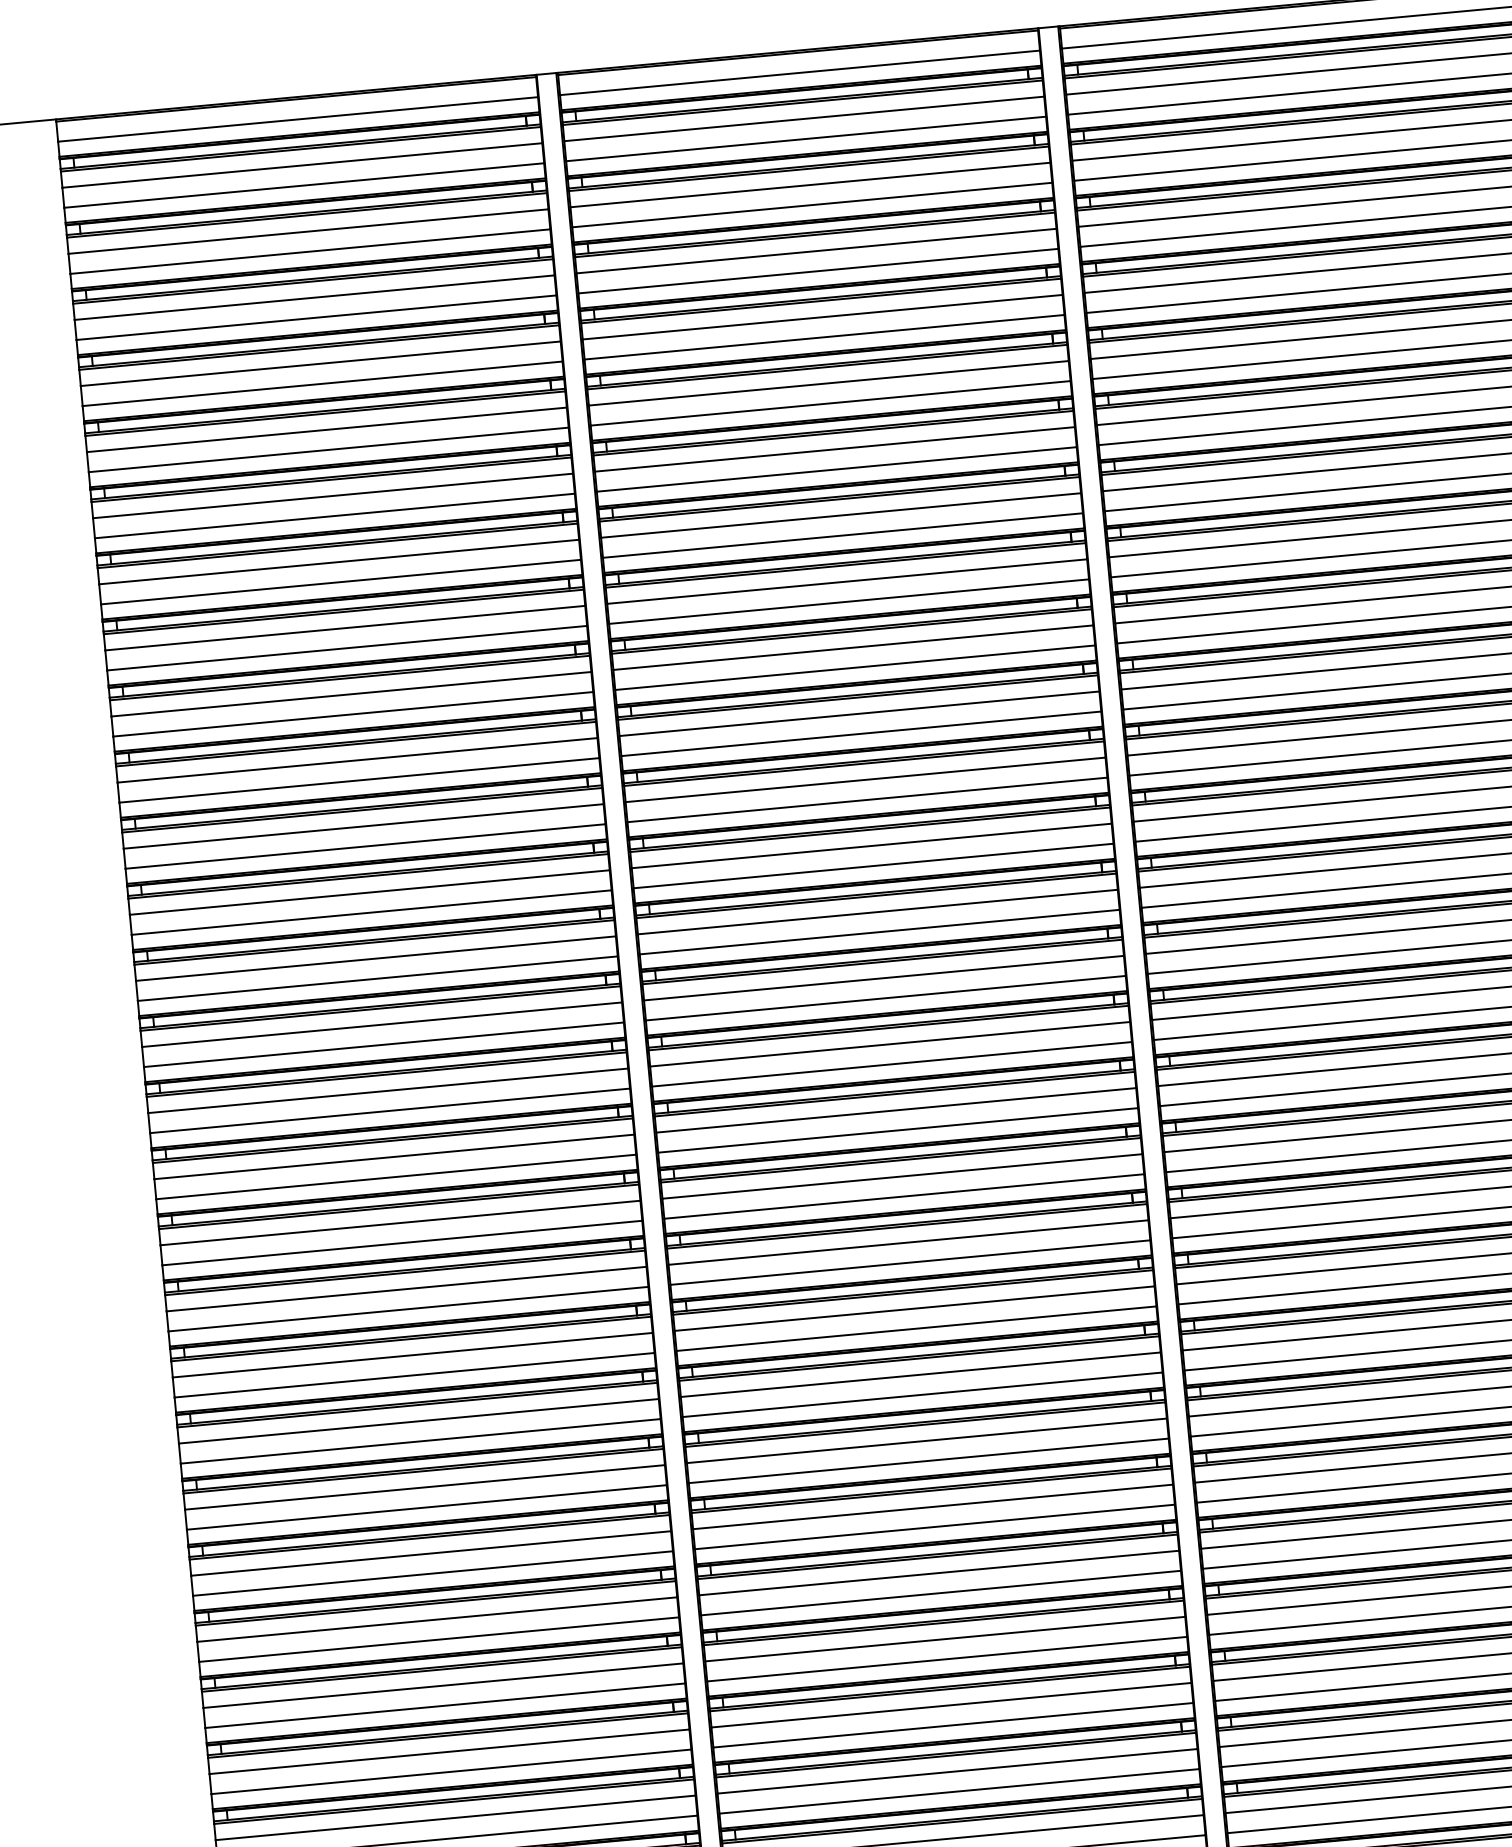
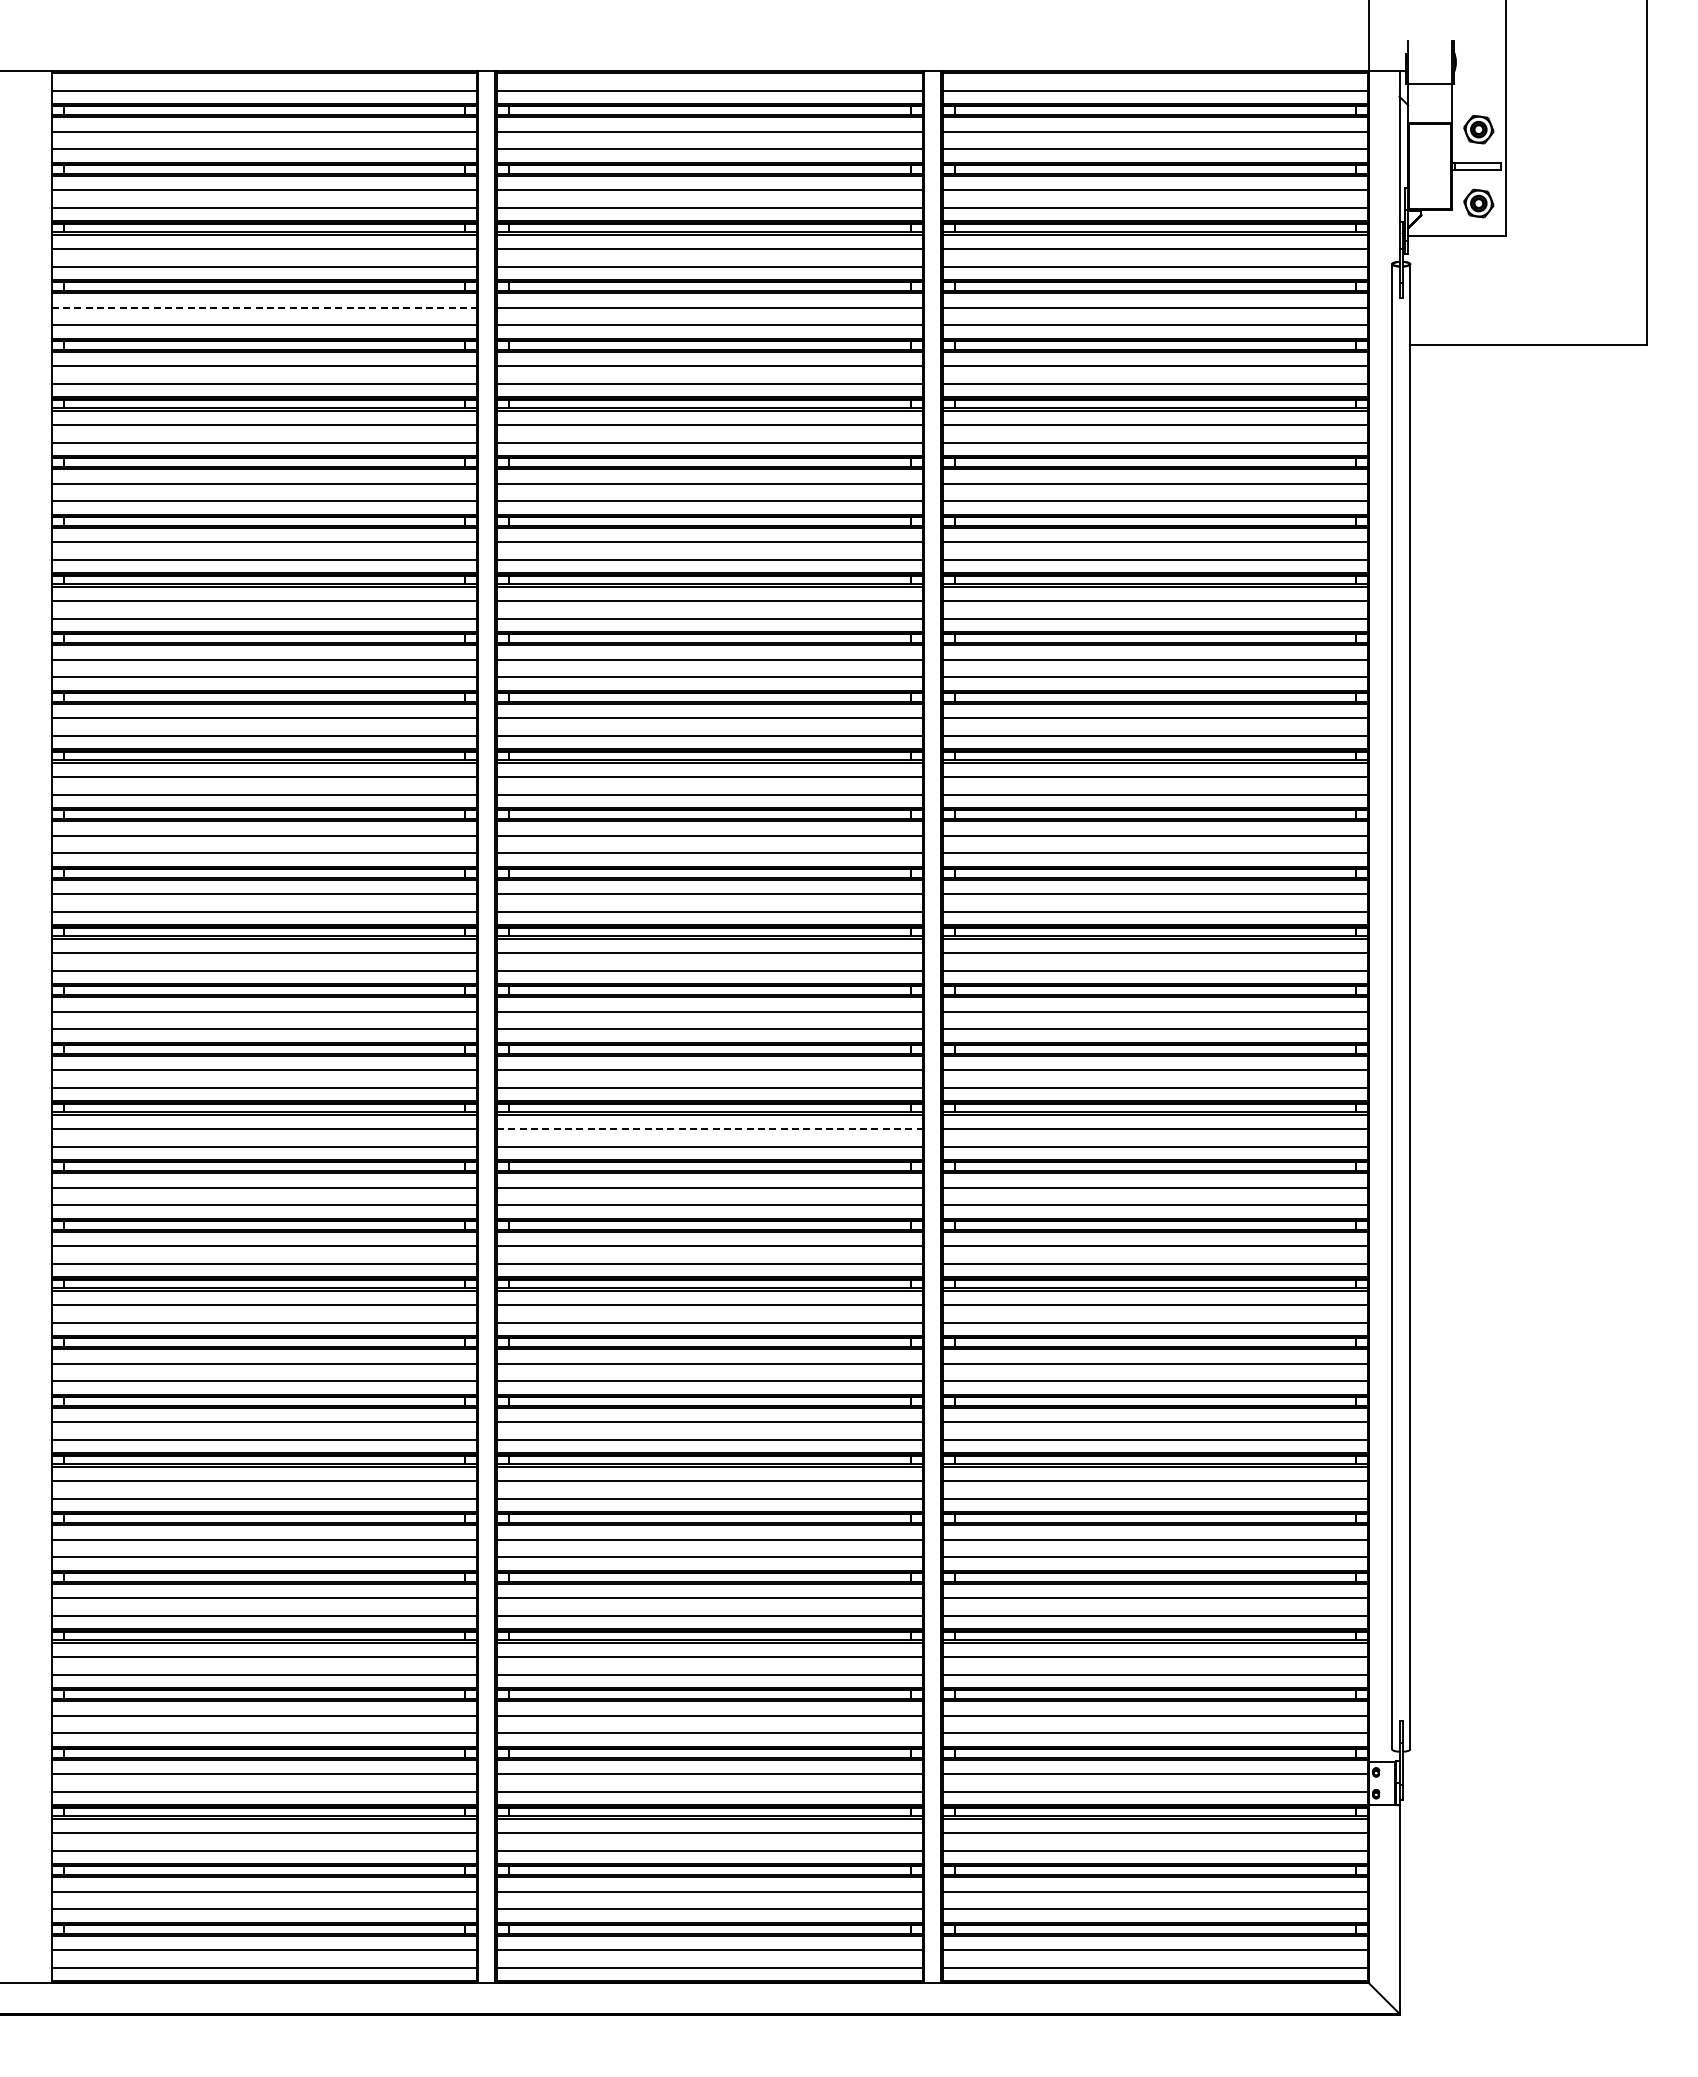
line: (320, 363) -> (264, 307), solid -> dashed
line: (907, 1242) -> (709, 1128), solid -> dashed

